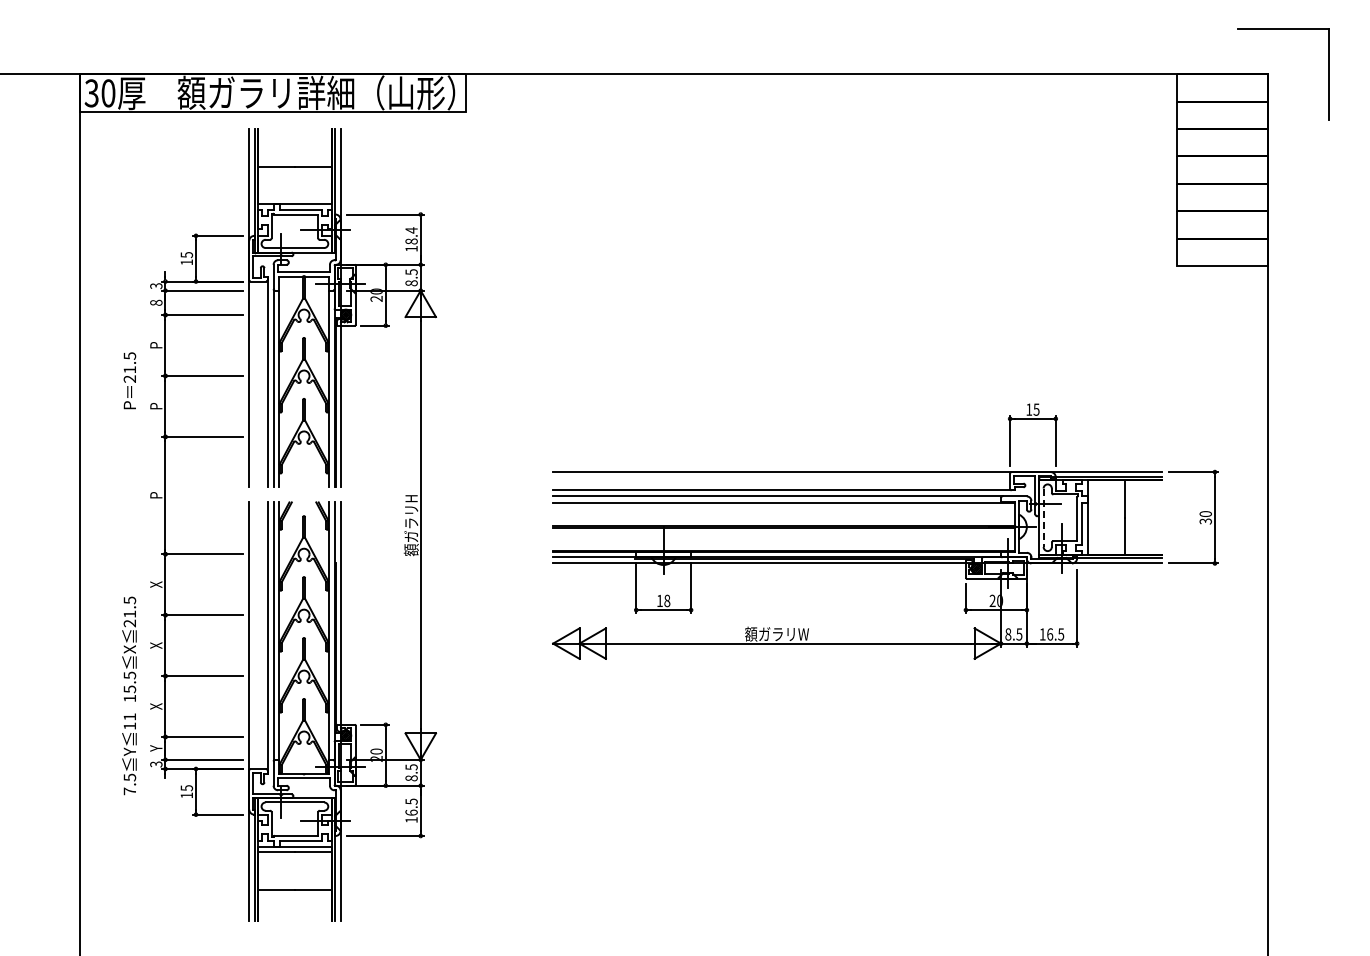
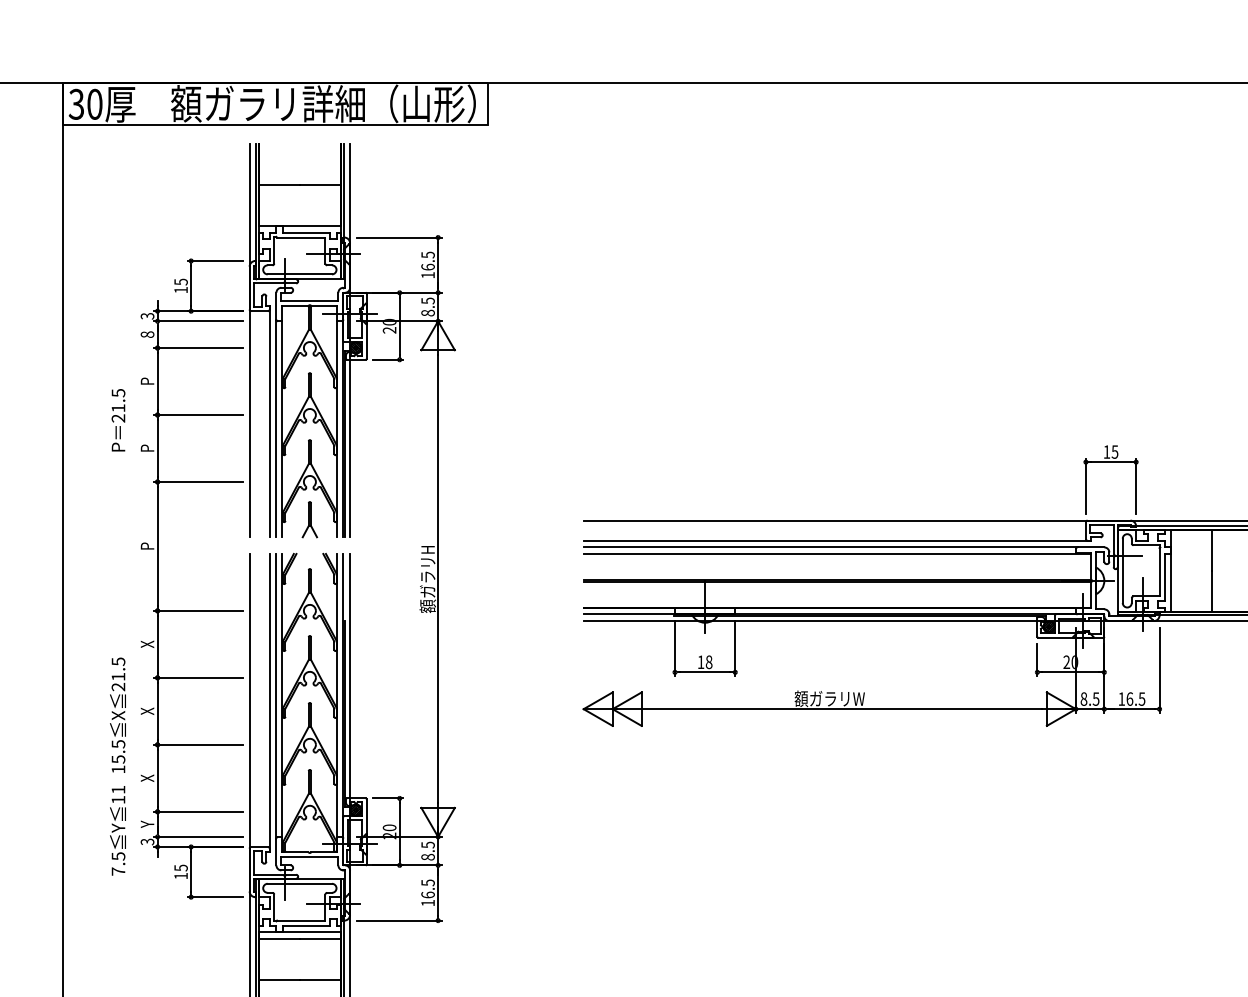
text: (411, 235) -> (427, 260), 18.4 -> 16.5
part: (303, 471) -> (309, 519), added
line: (1043, 518) -> (1122, 571), dashed -> solid

